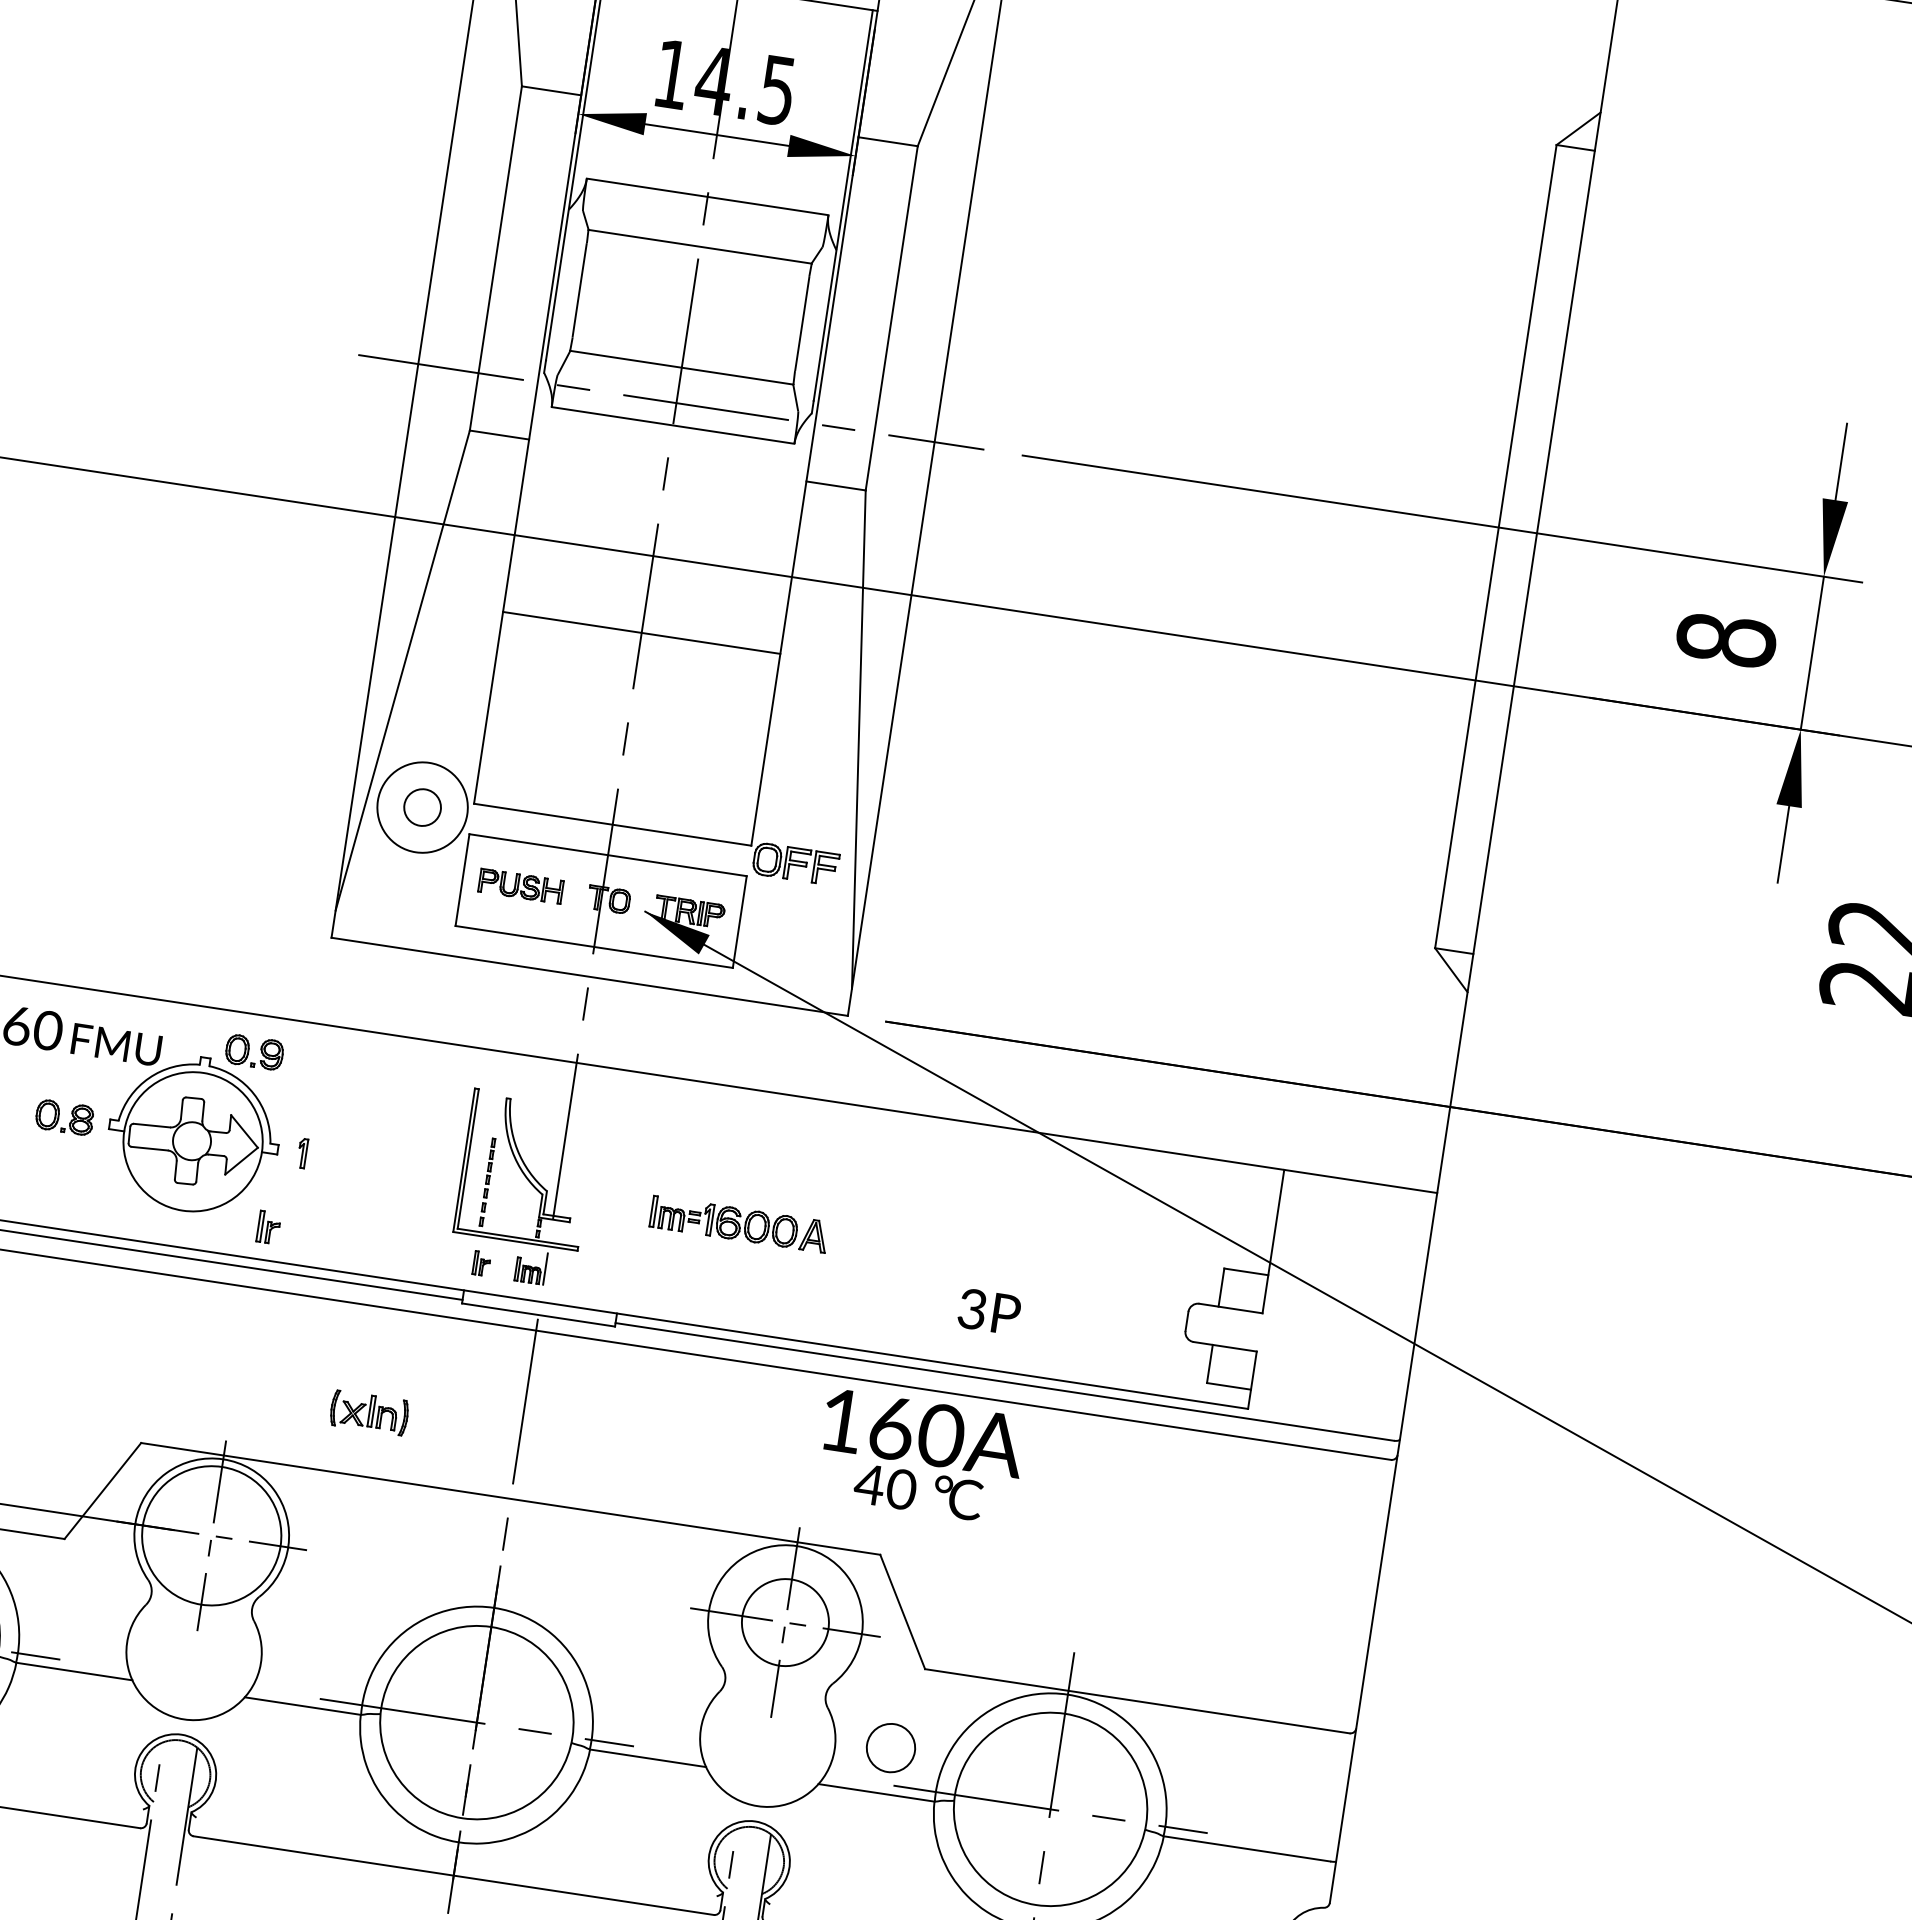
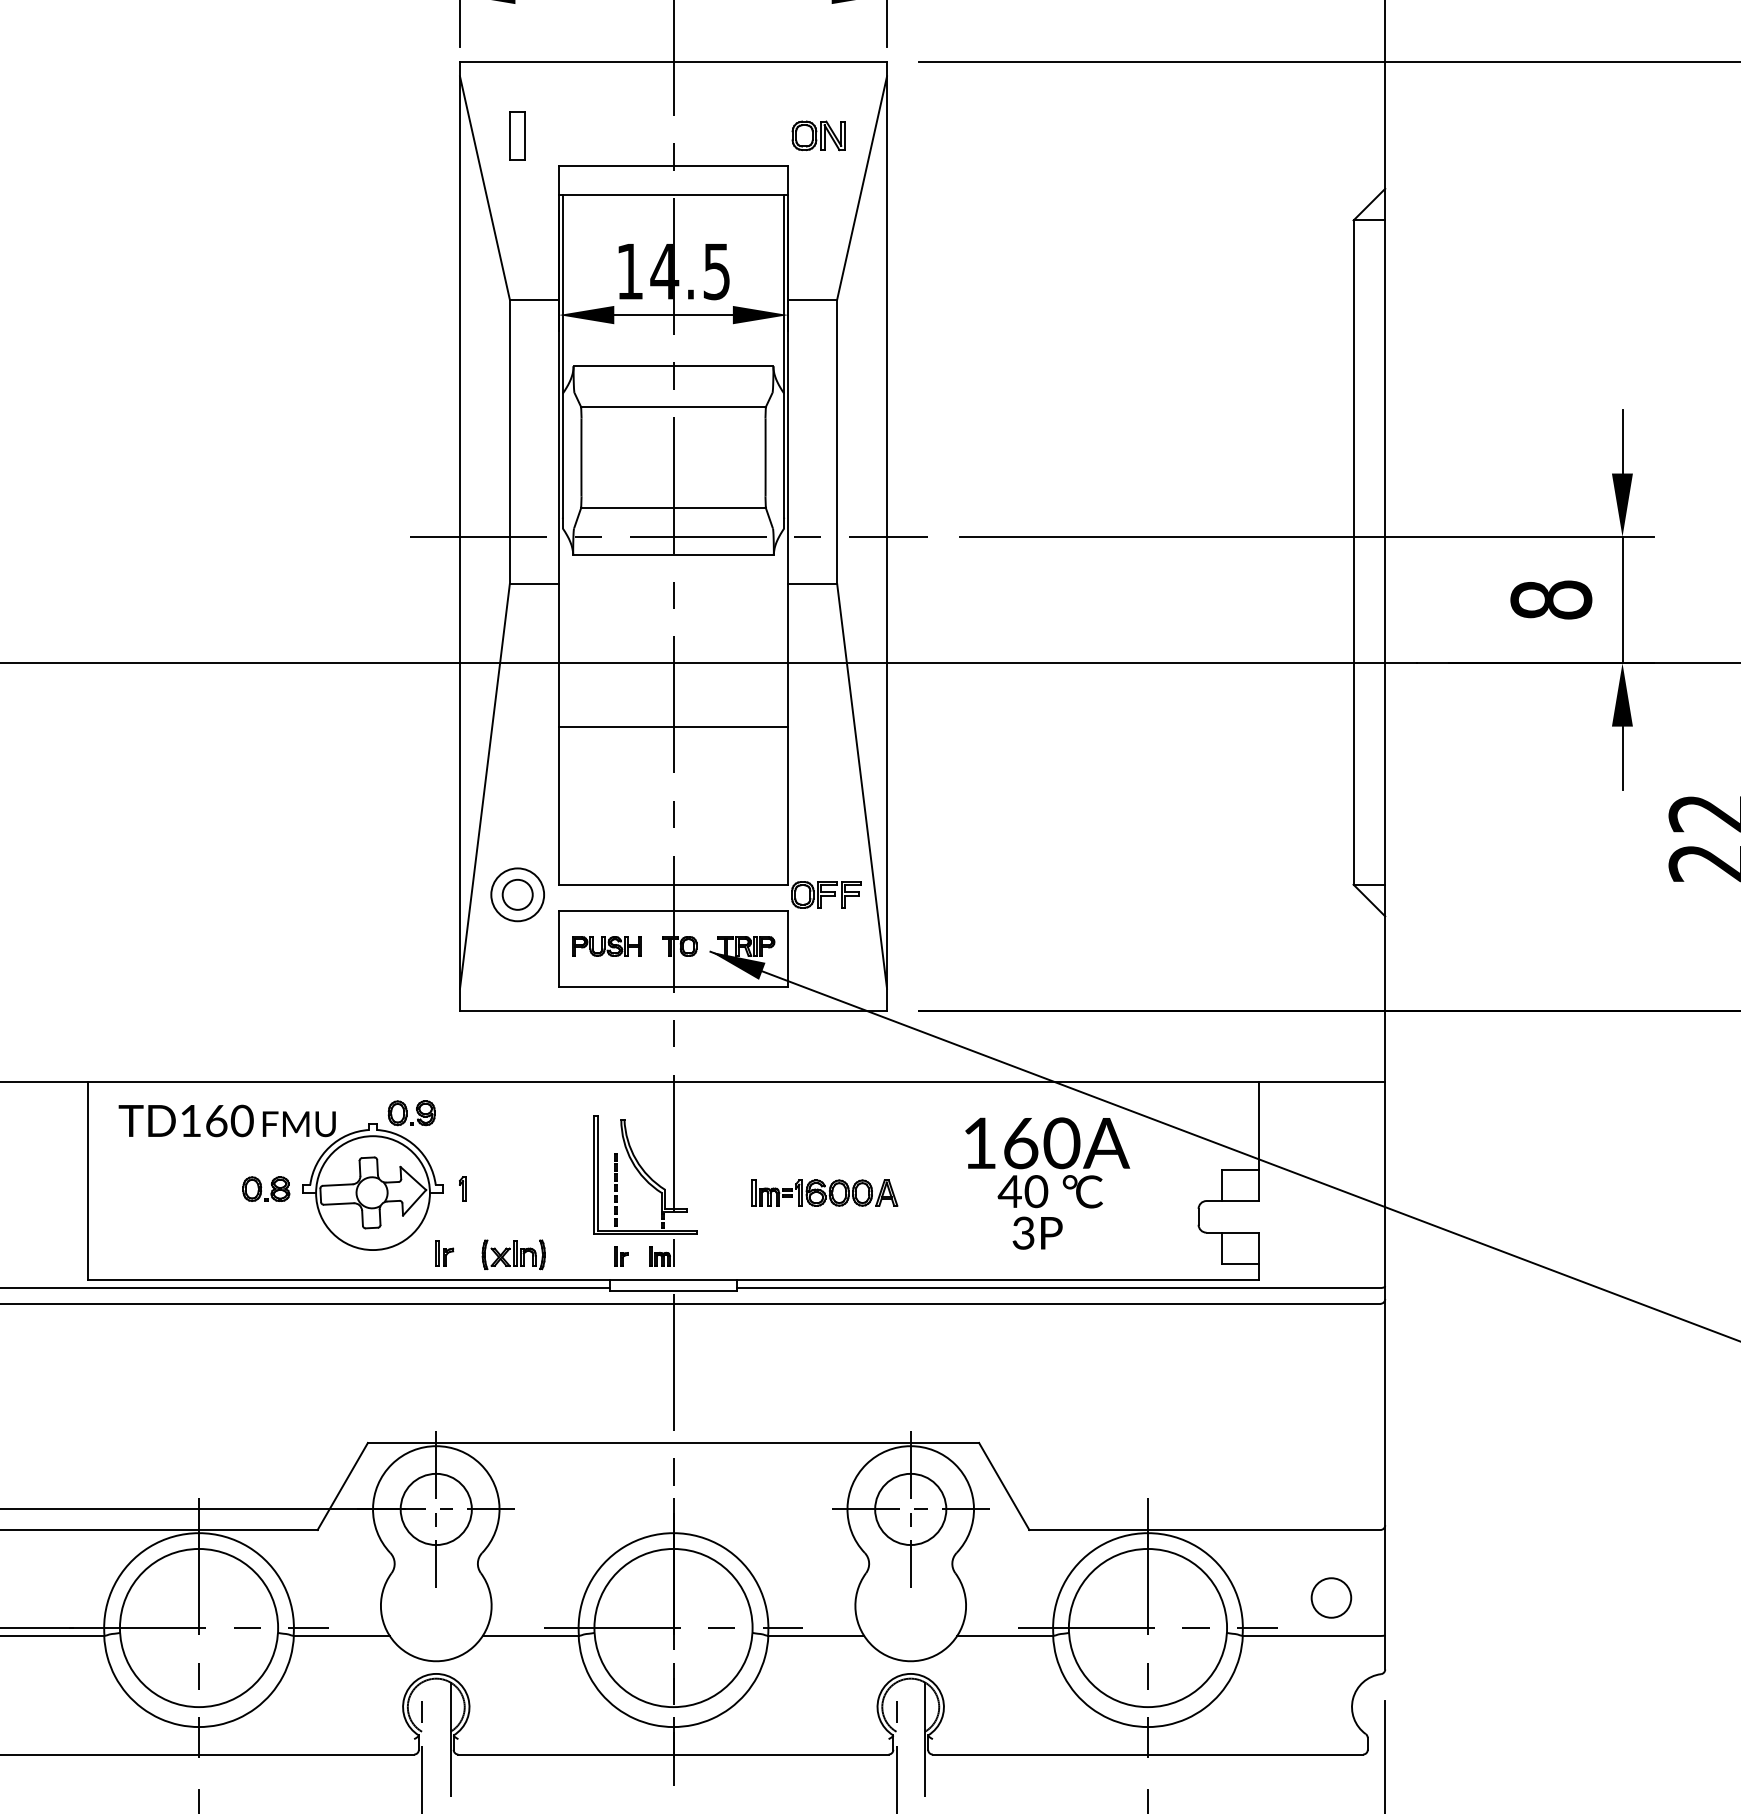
circle: (422, 807) -> (517, 894), size x0.71
part: (369, 1412) -> (513, 1254), moved
text: (920, 1456) -> (1047, 1162), moved
circle: (210, 1535) -> (435, 1509), size x0.62
circle: (891, 1747) -> (1331, 1597), moved

